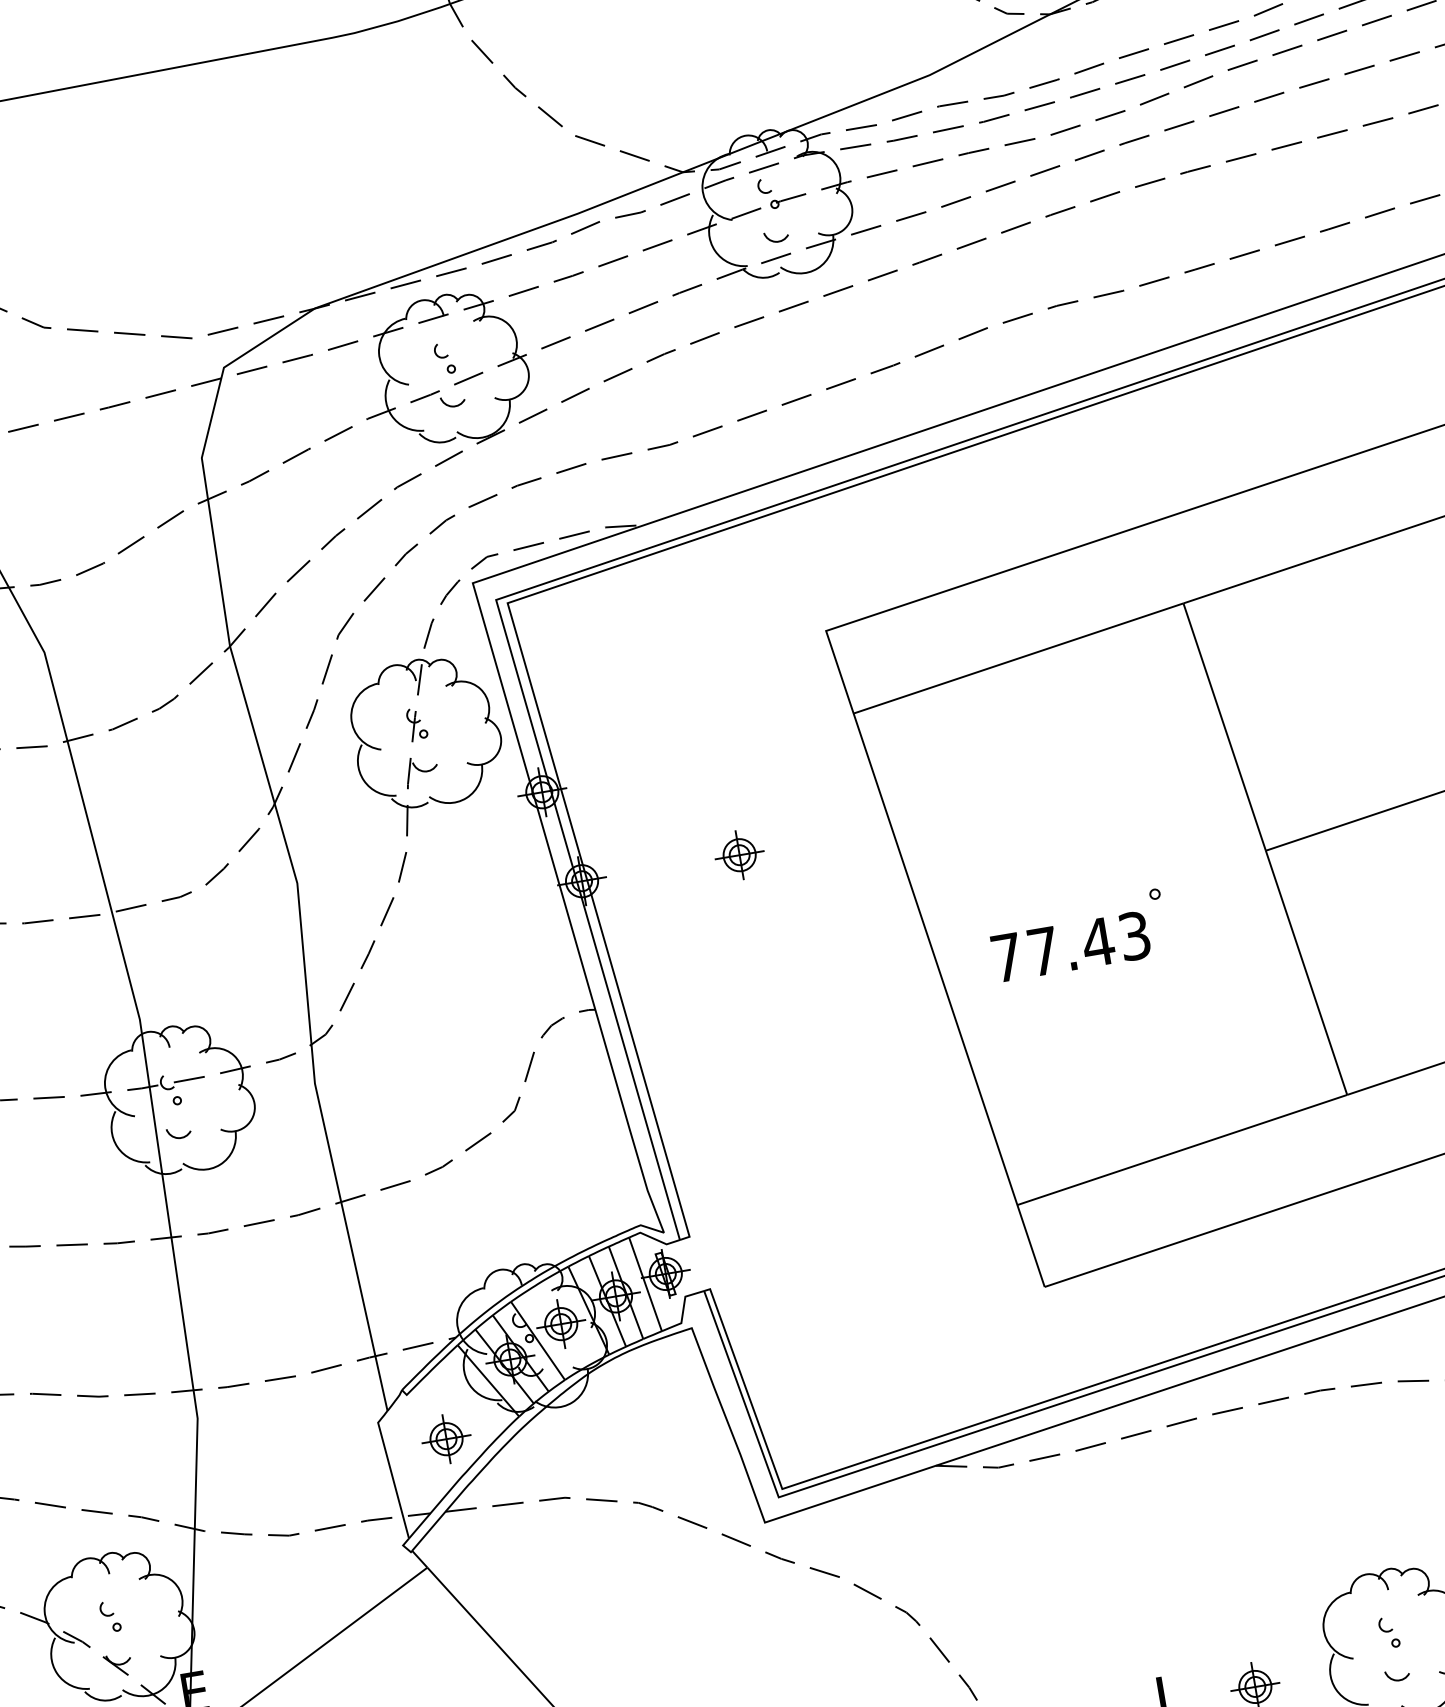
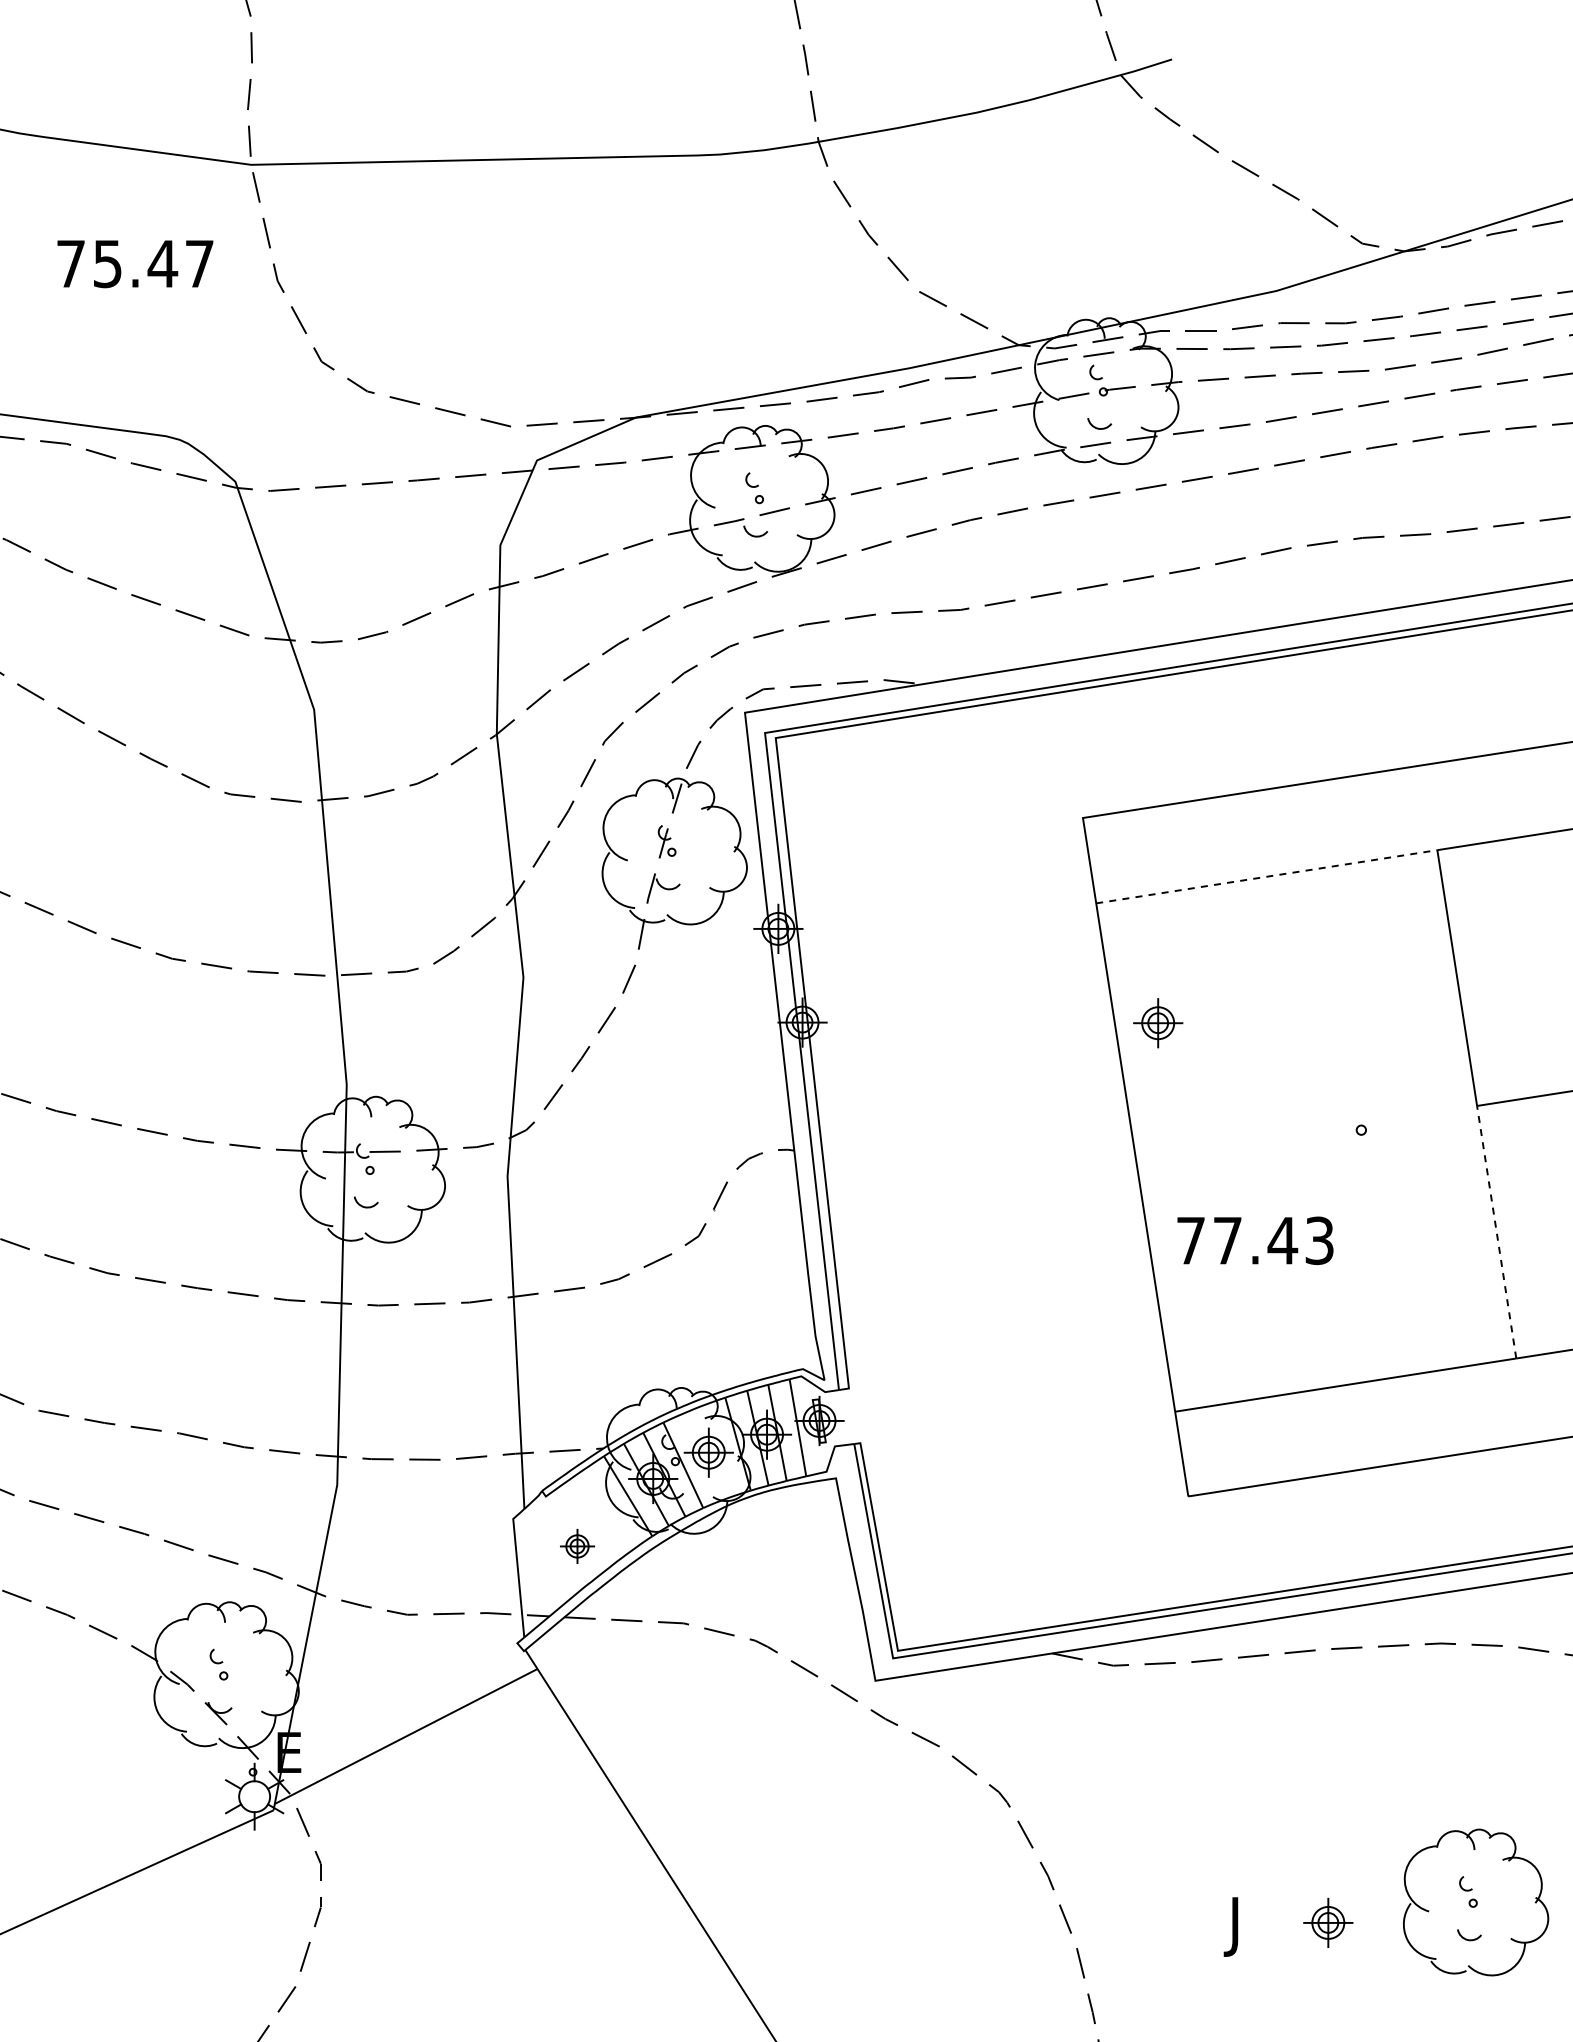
line: (1018, 658) -> (1266, 876), solid -> dashed
part: (740, 855) -> (1158, 1023), moved
text: (1071, 946) -> (1255, 1240), moved
line: (1306, 973) -> (1496, 1232), solid -> dashed
part: (446, 1439) -> (577, 1546), size x0.7

